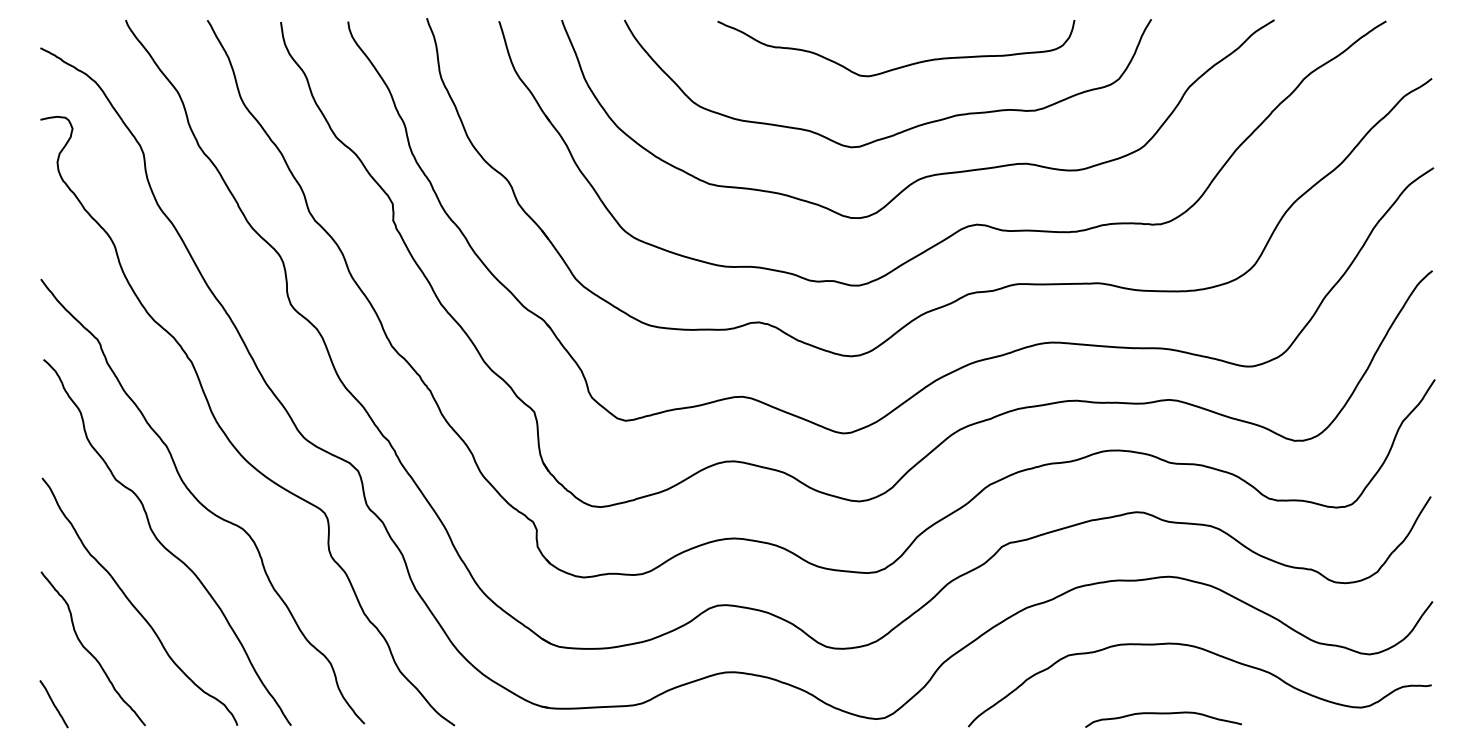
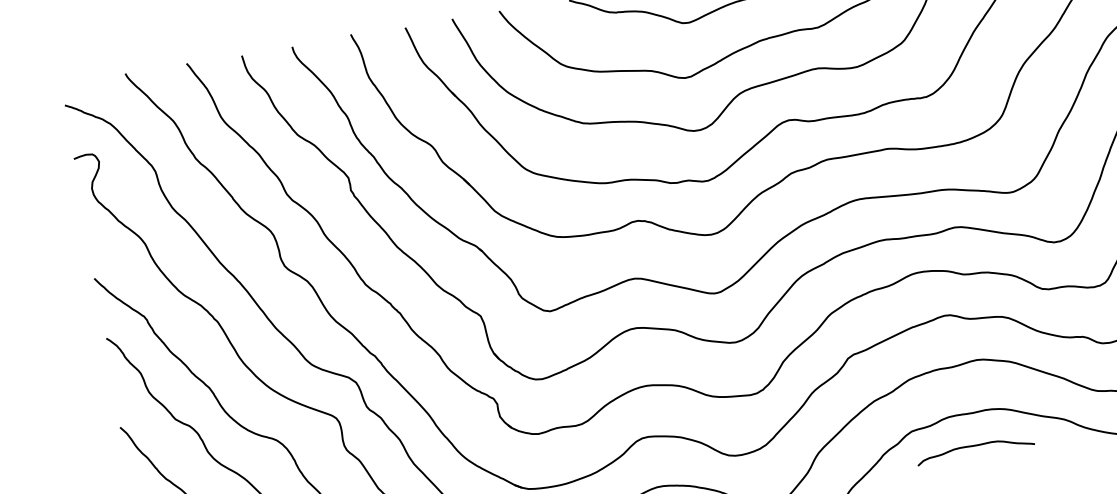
curve: (1163, 714) -> (974, 446), moved

